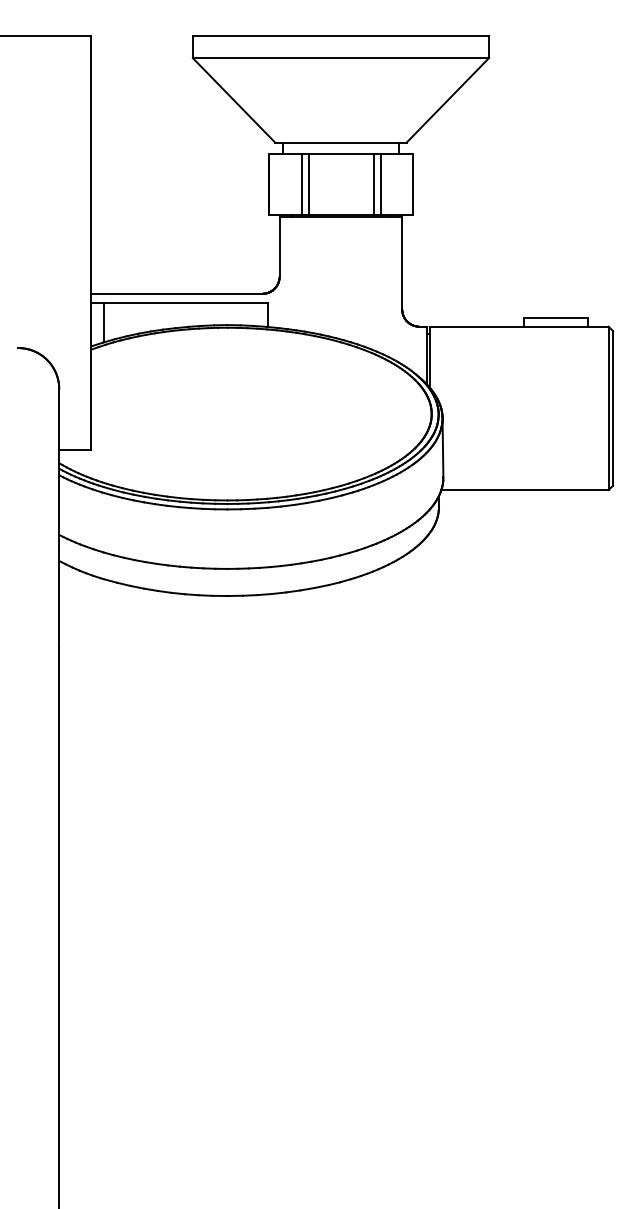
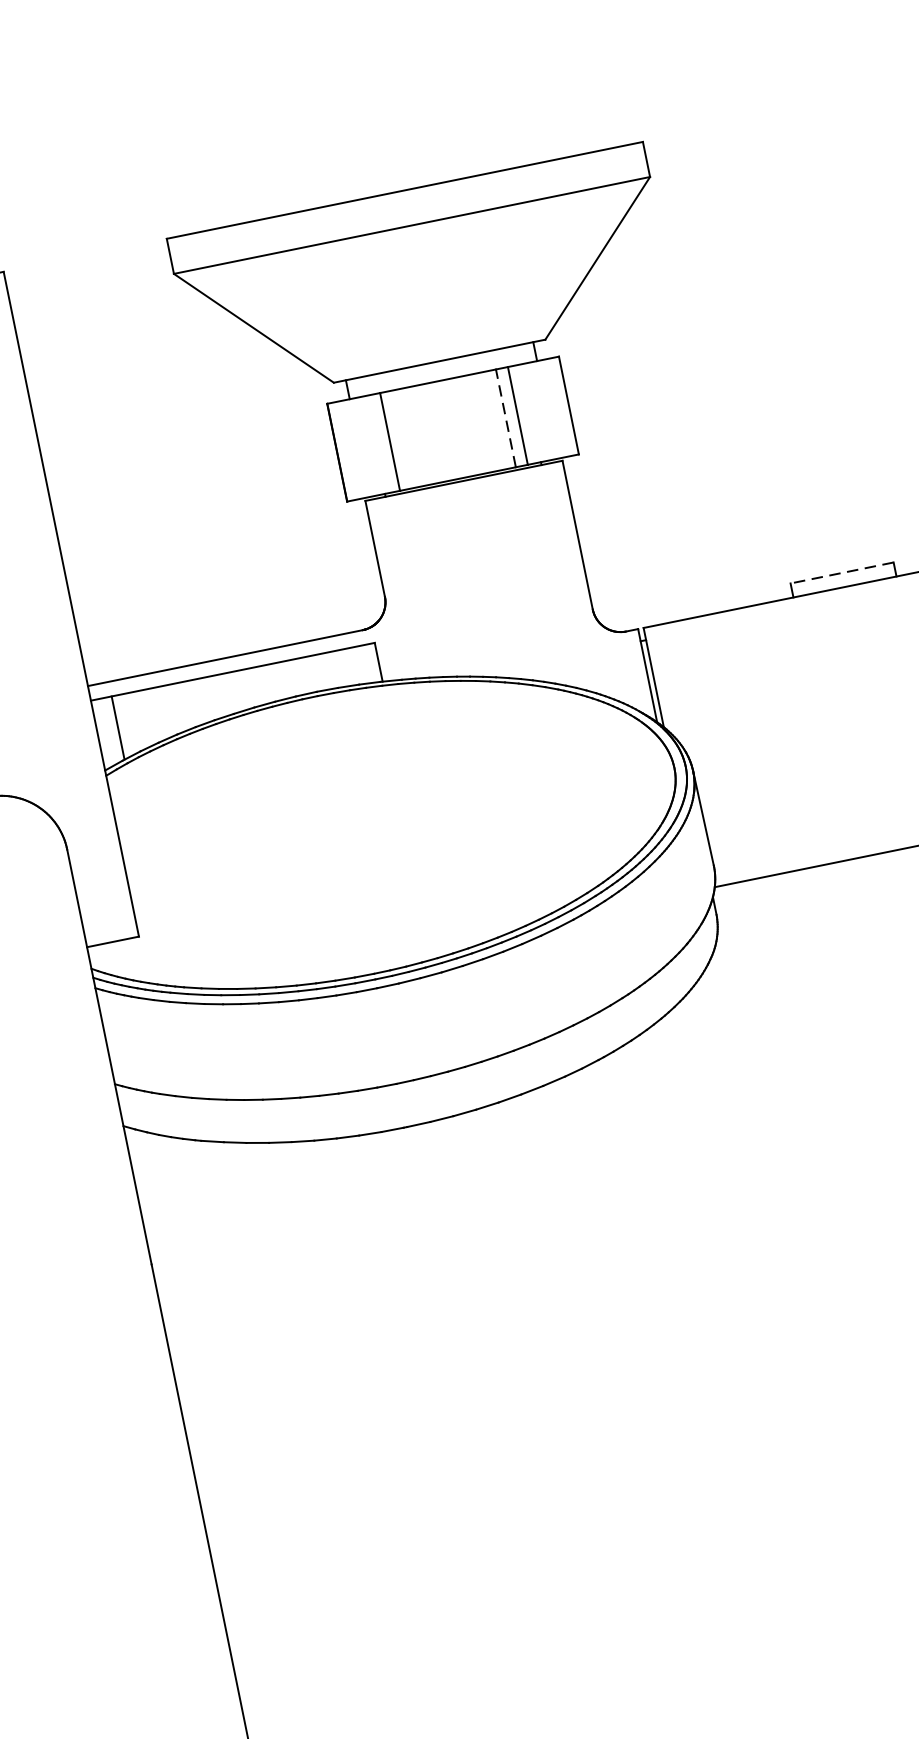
line: (309, 184) -> (402, 438), removed
line: (373, 184) -> (505, 417), solid -> dashed
line: (555, 317) -> (841, 572), solid -> dashed

